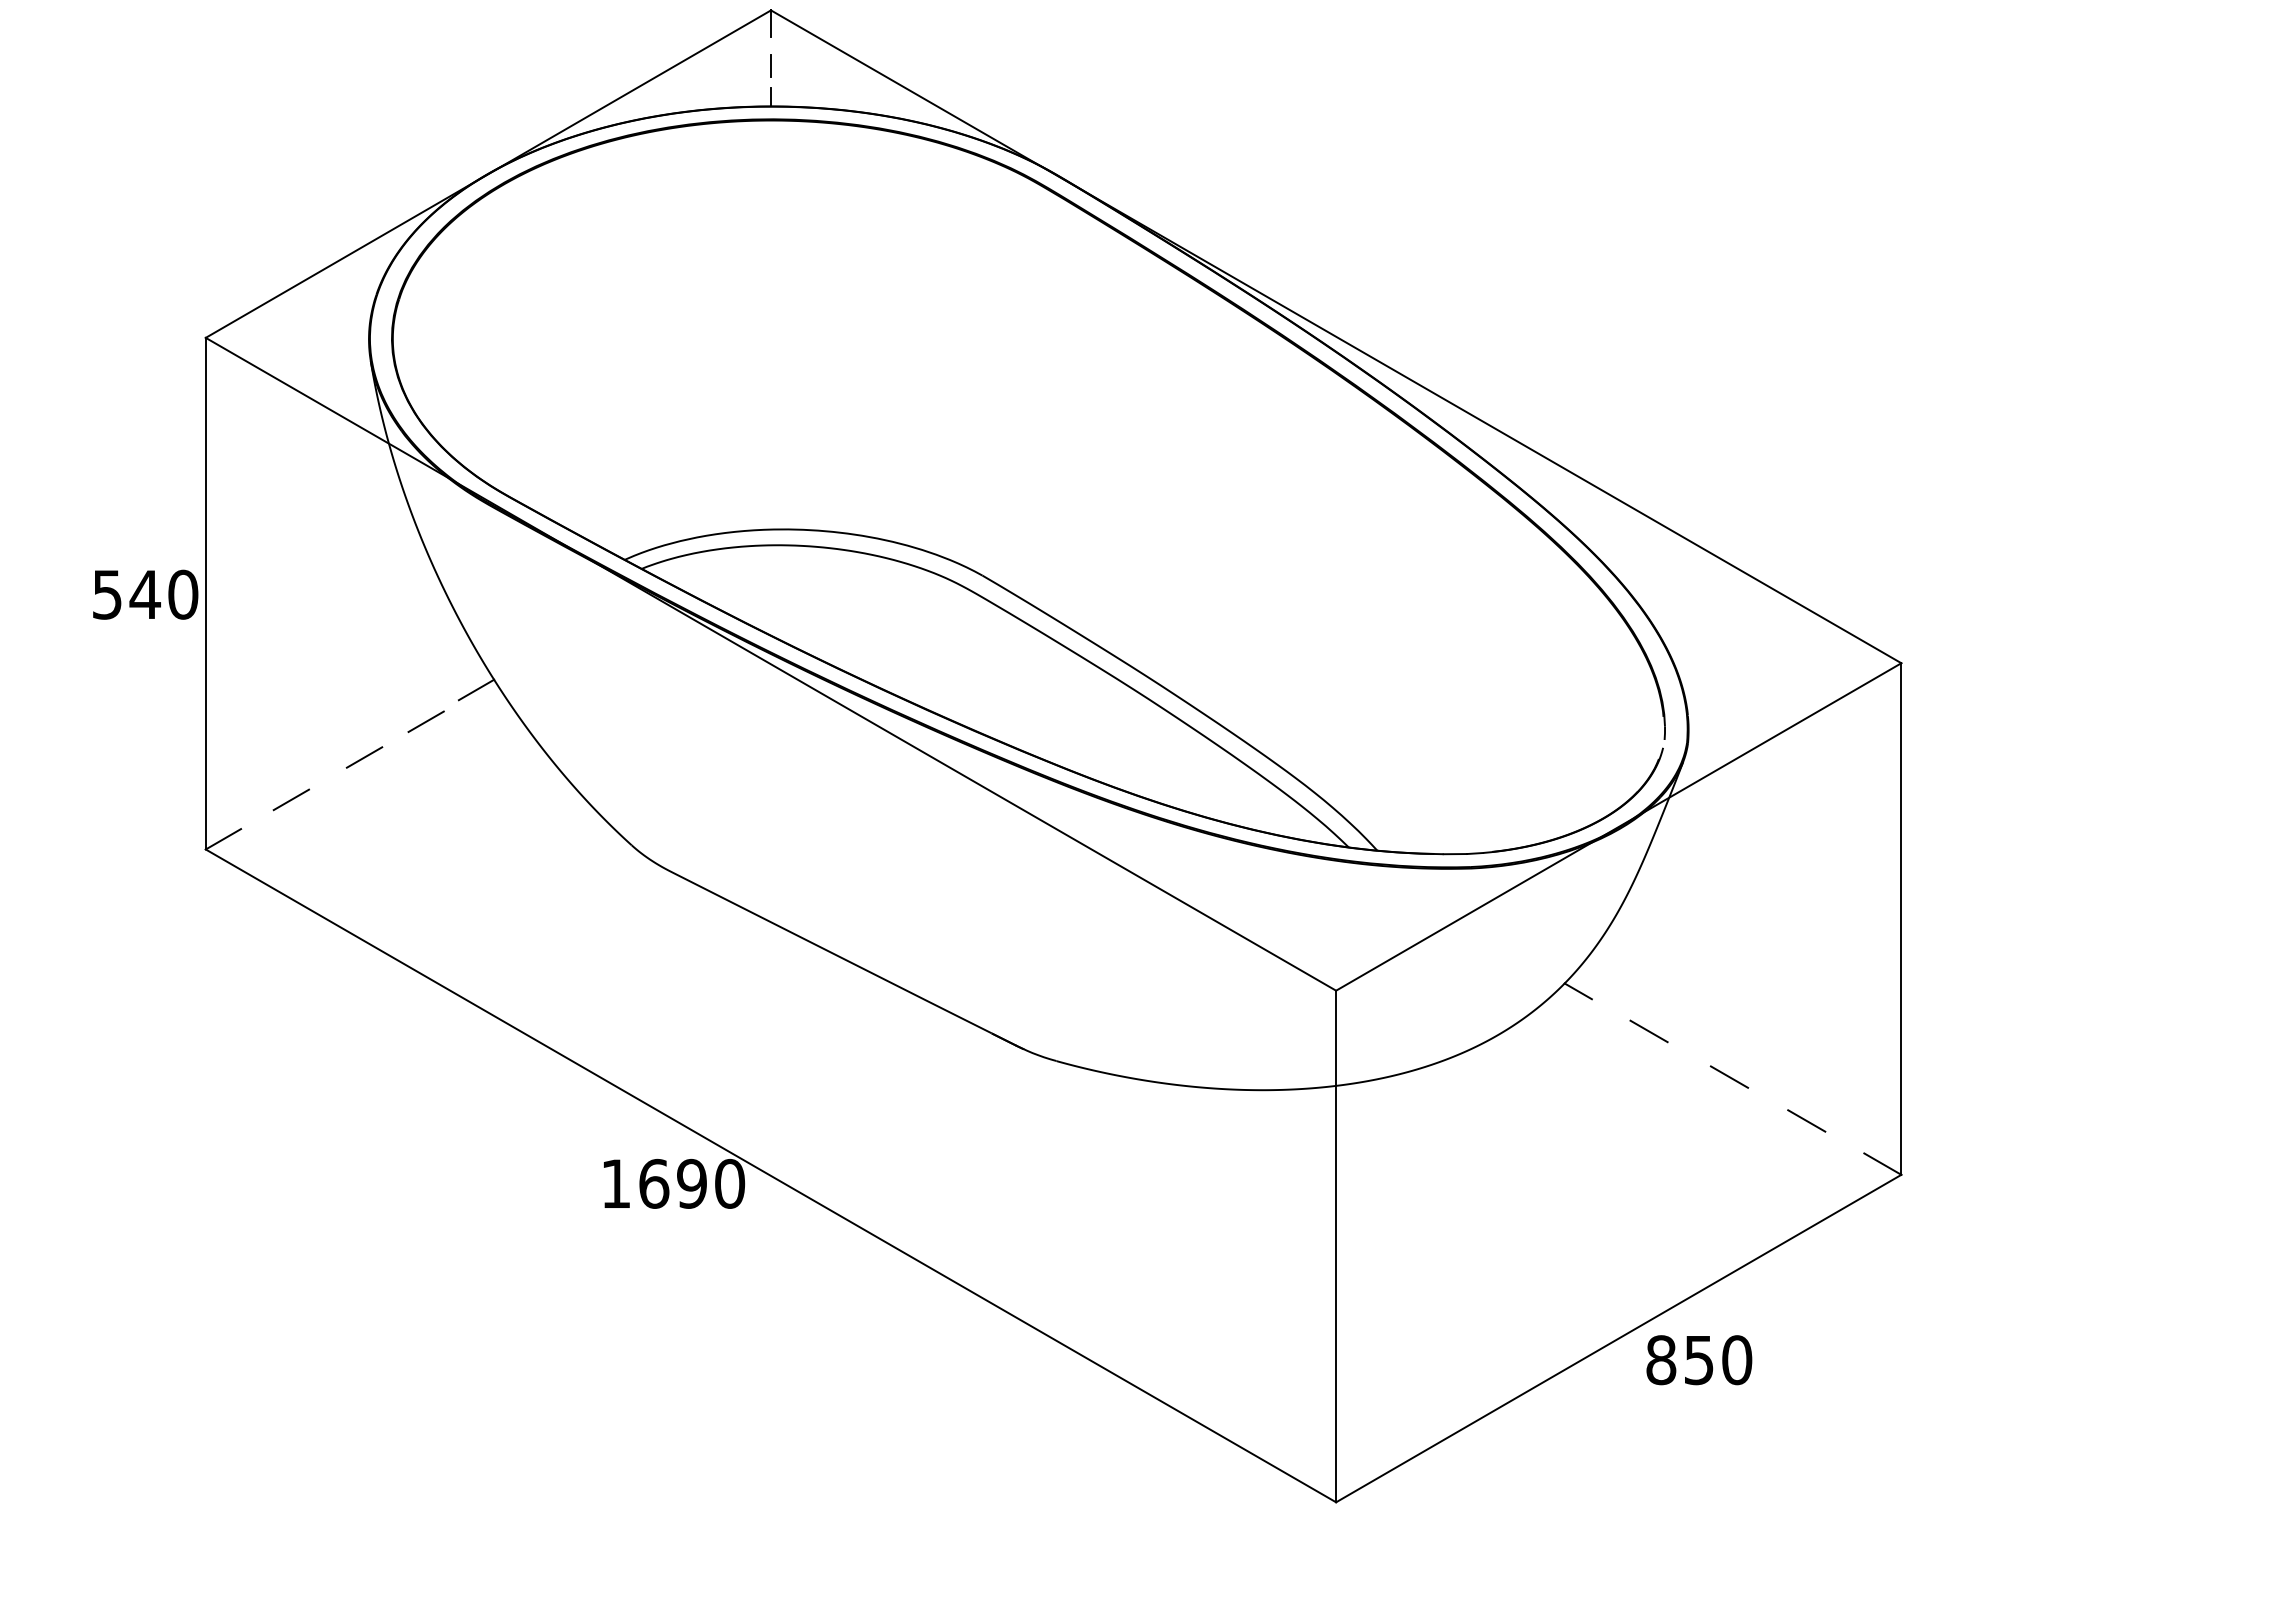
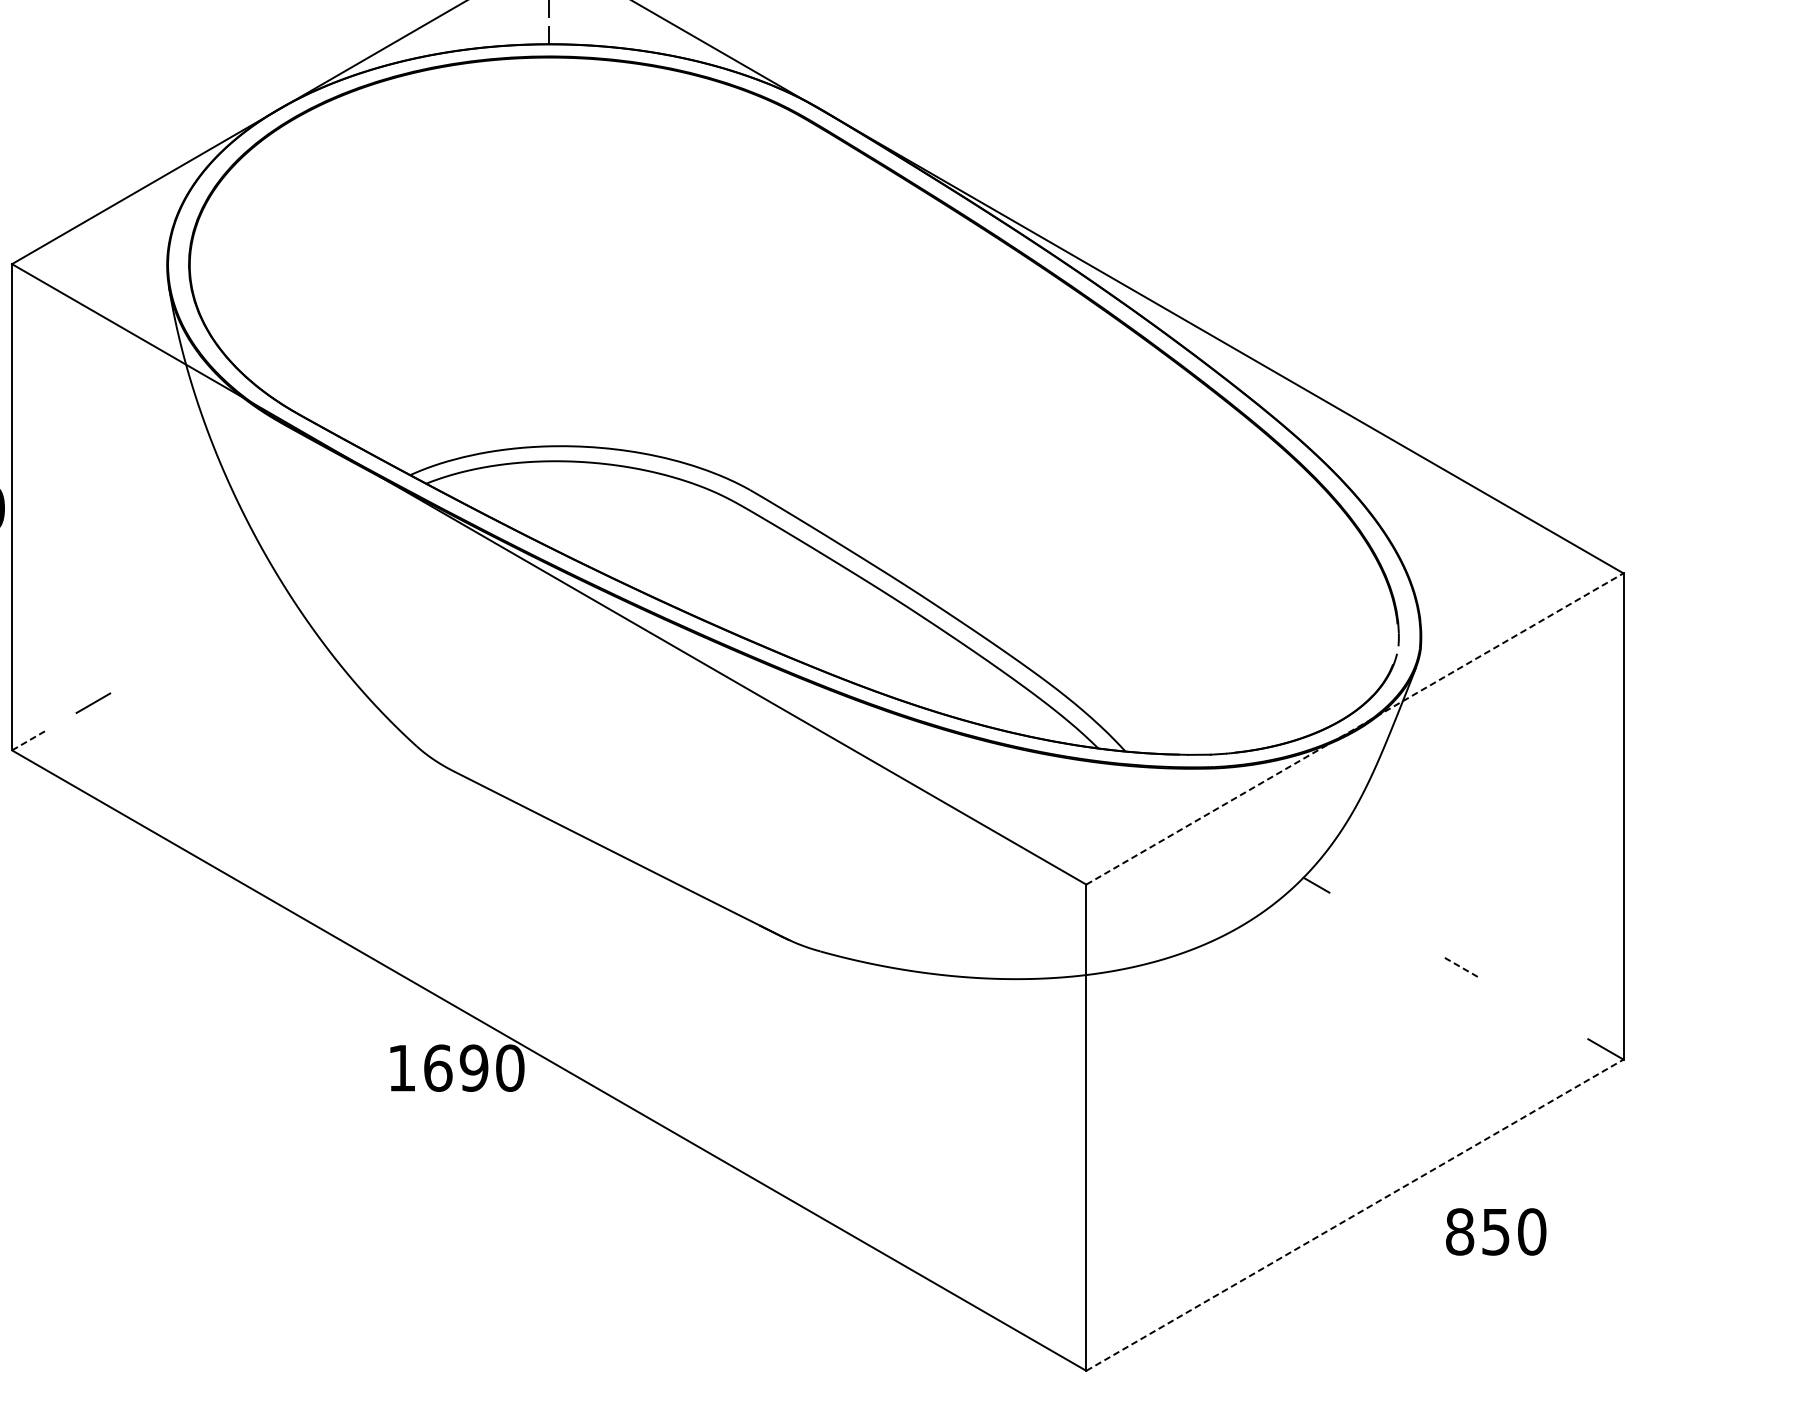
line: (476, 689) -> (269, 598), removed
line: (425, 721) -> (220, 628), removed
line: (364, 757) -> (162, 662), removed
line: (1618, 826) -> (1354, 728), solid -> dashed
line: (223, 839) -> (28, 740), solid -> dashed
line: (1648, 1031) -> (1383, 923), removed
line: (1729, 1076) -> (1460, 966), solid -> dashed
line: (1806, 1120) -> (1533, 1007), removed
line: (1618, 1338) -> (1354, 1215), solid -> dashed
text: (1699, 1360) -> (1496, 1232), moved

